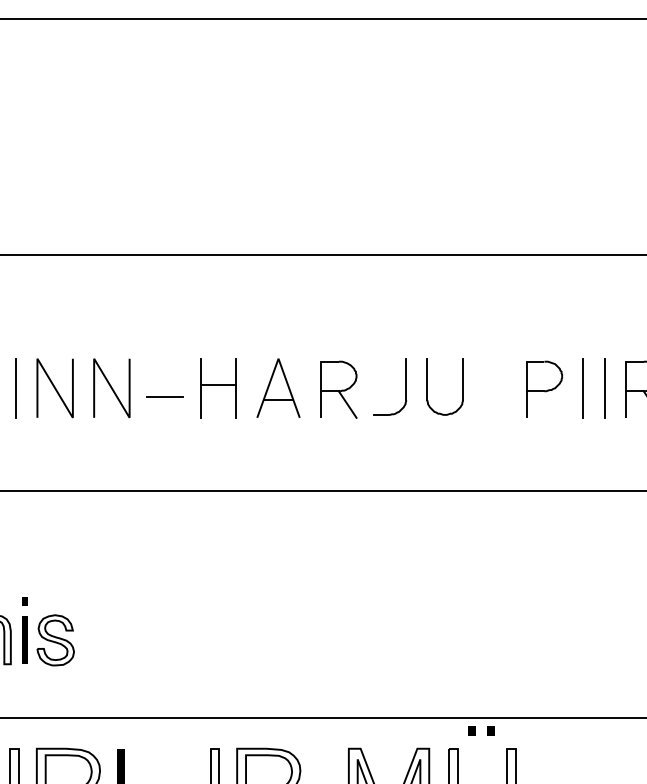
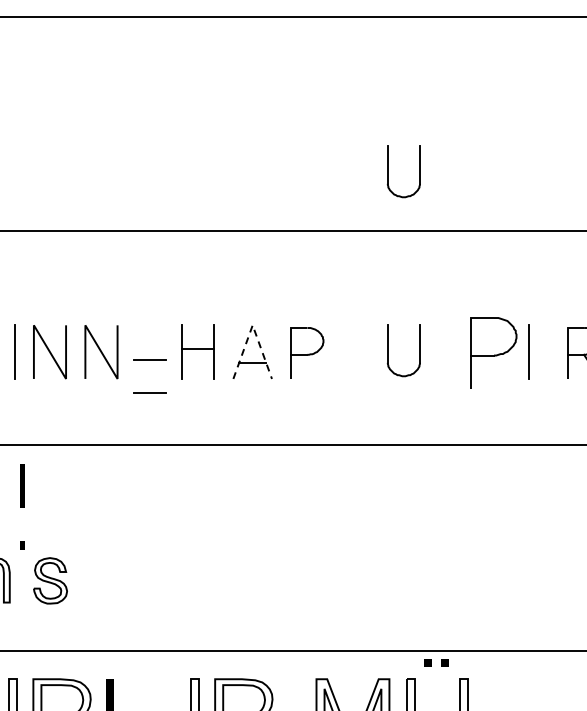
part: (428, 189) -> (388, 171), added
line: (278, 358) -> (252, 325), solid -> dashed
part: (406, 386) -> (368, 350), removed
line: (604, 387) -> (548, 351), removed
part: (543, 388) -> (493, 352), size x1.4
line: (347, 404) -> (315, 366), removed
line: (164, 432) -> (149, 392), added
line: (24, 639) -> (22, 485), moved

